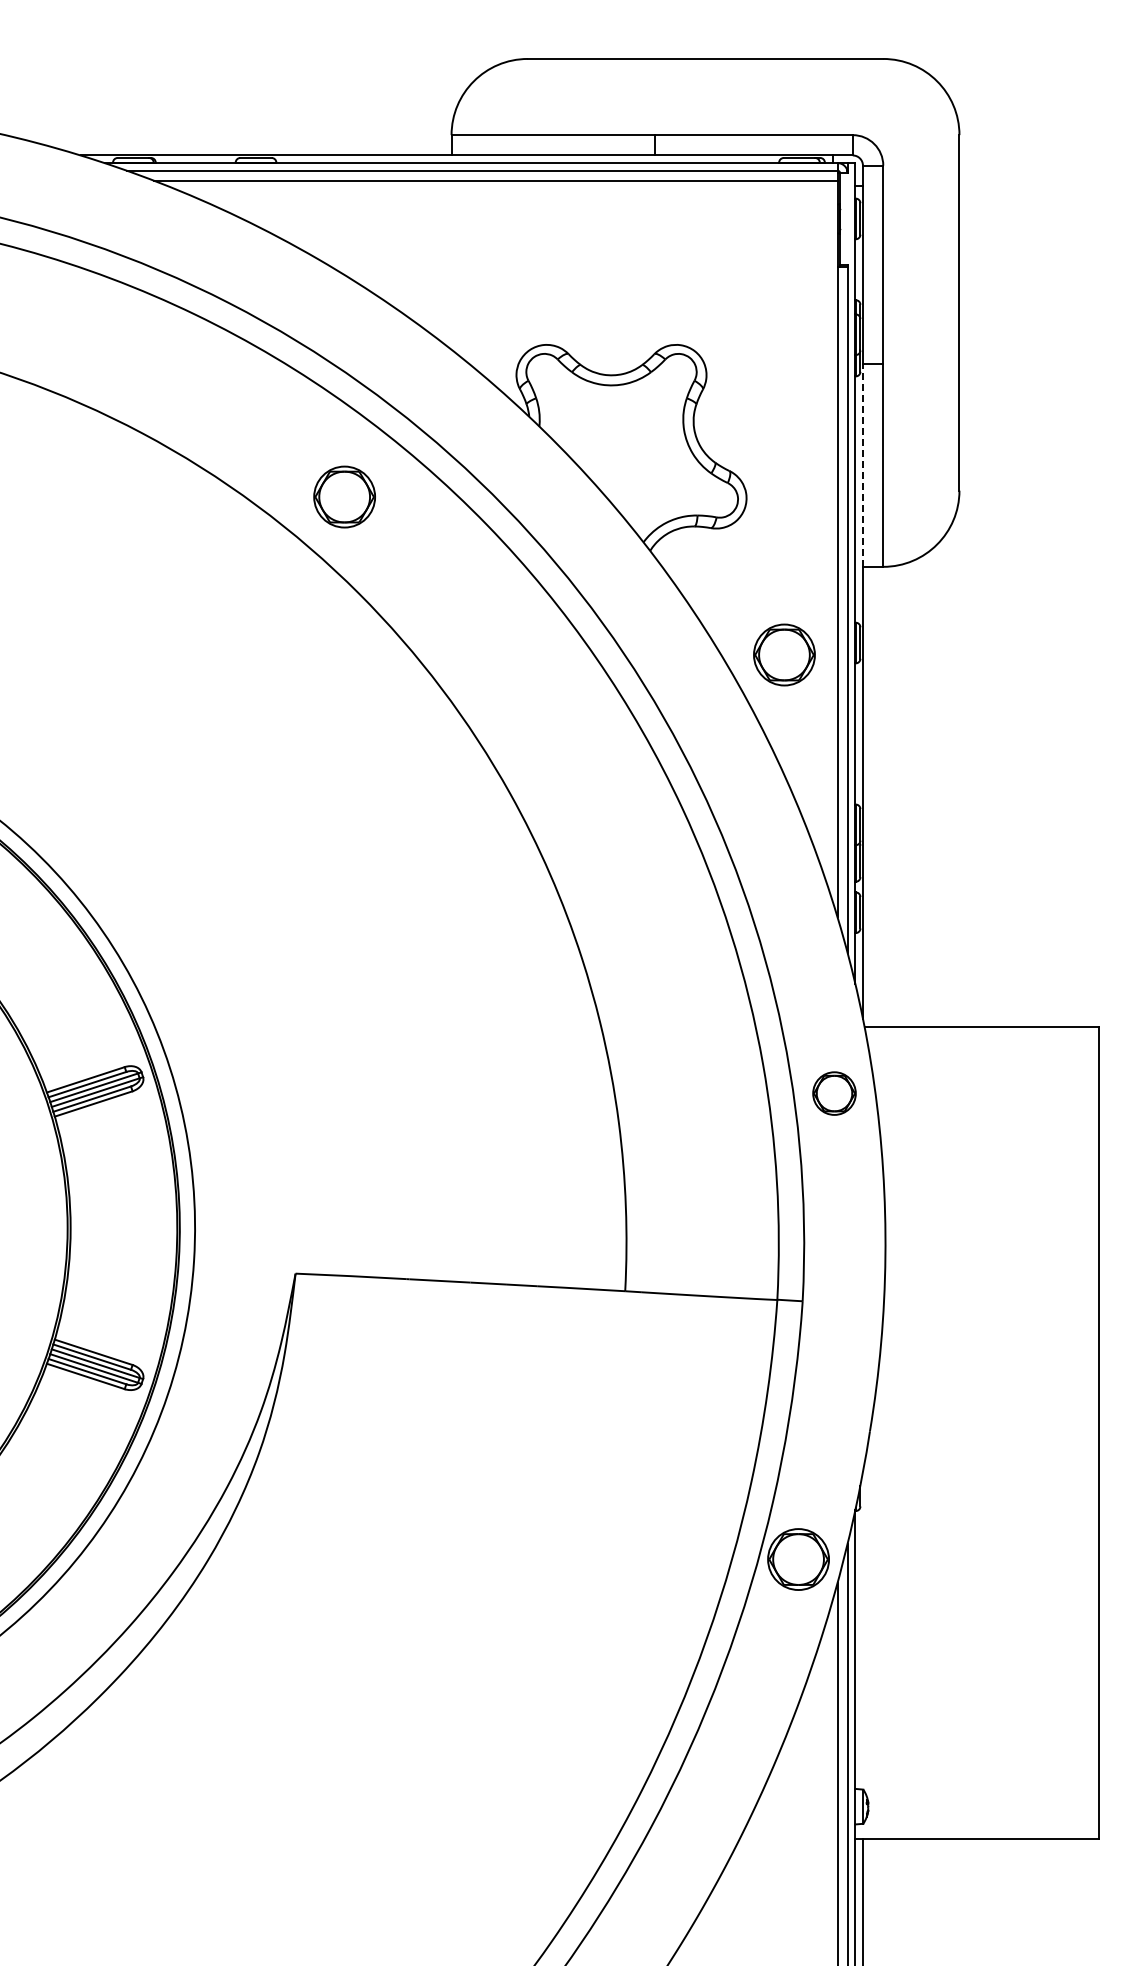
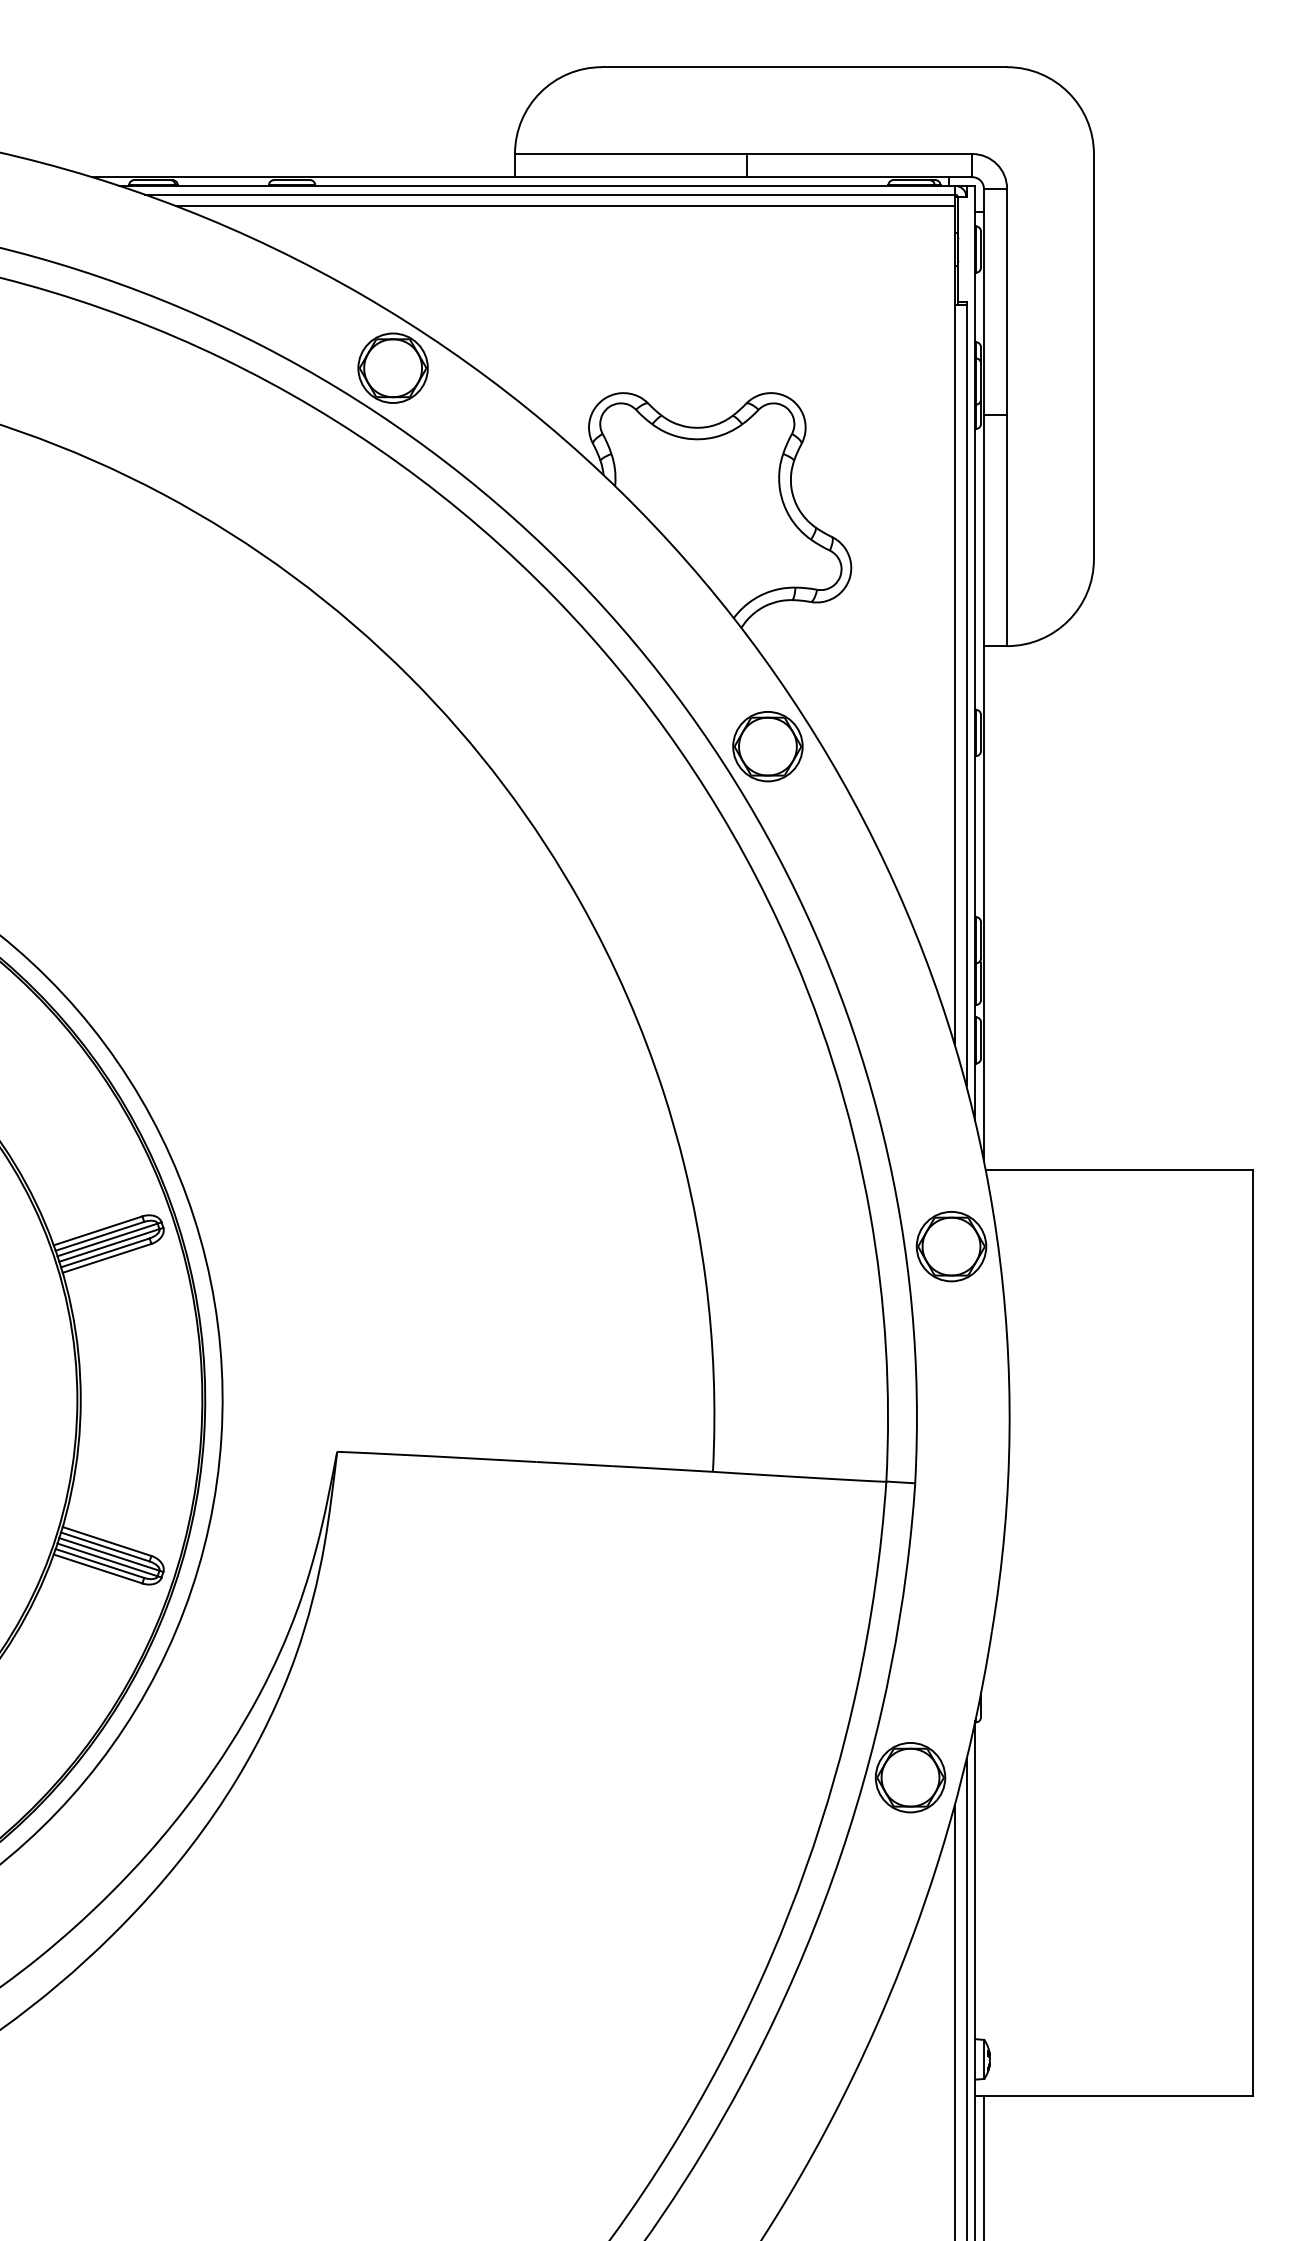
line: (862, 465) -> (983, 530), dashed -> solid
part: (344, 496) -> (392, 367), moved
part: (784, 654) -> (767, 746), moved
part: (834, 1093) -> (951, 1246), size x1.43

